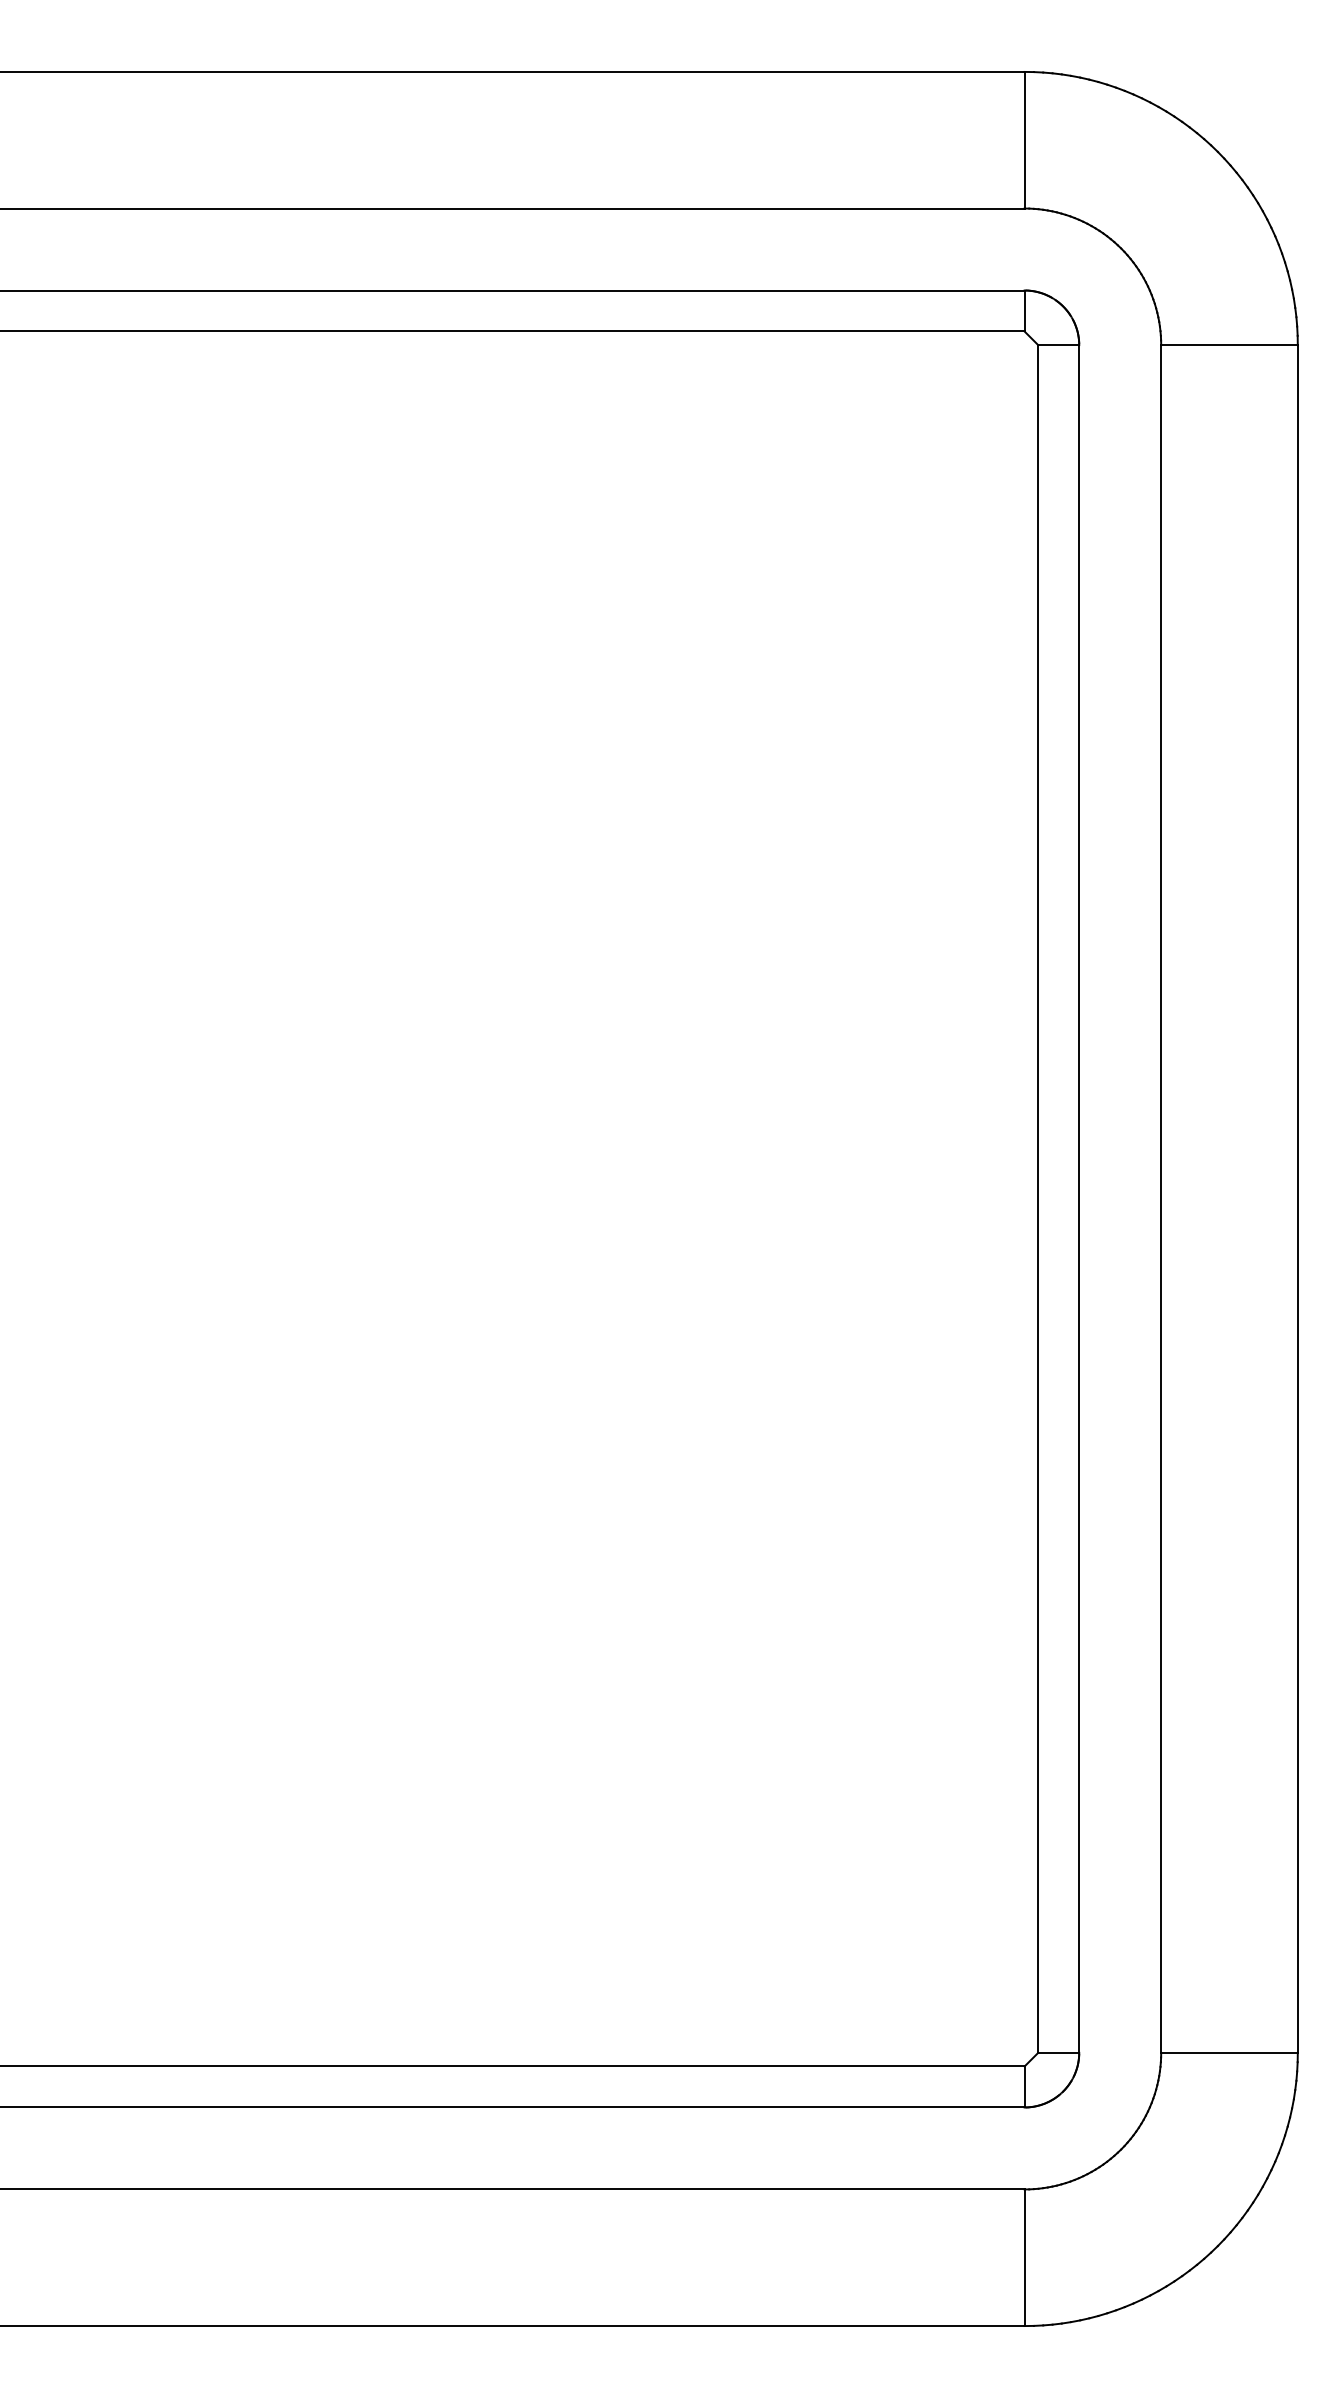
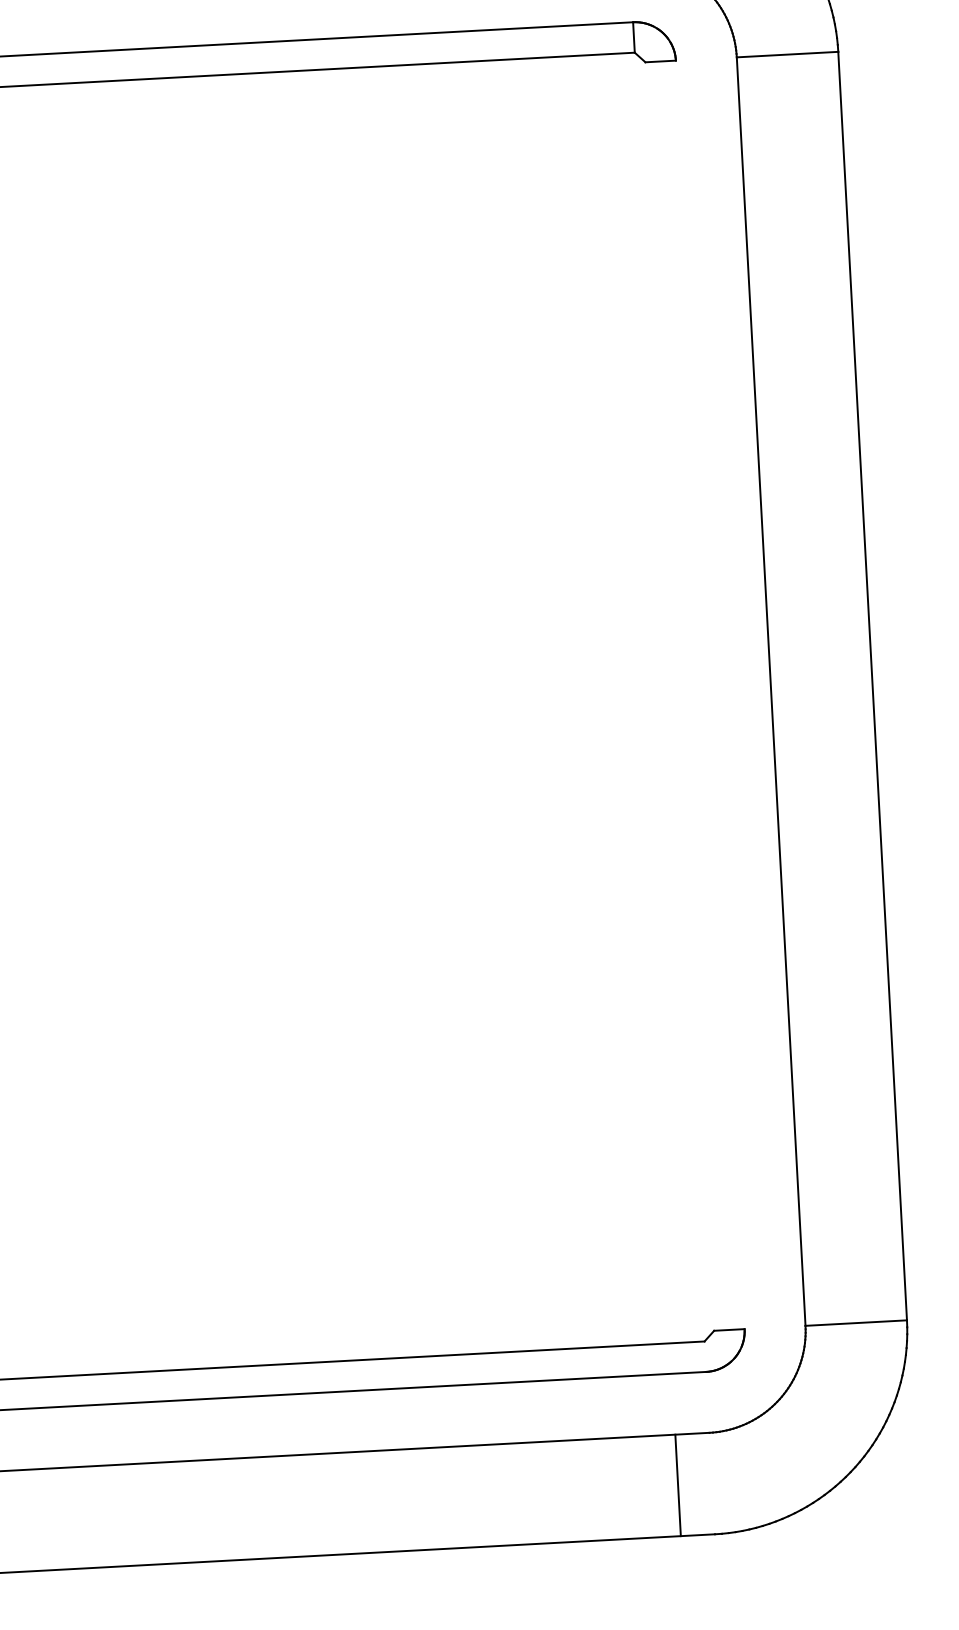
line: (1038, 1198) -> (679, 696), removed
line: (1079, 1198) -> (710, 694), removed
line: (1024, 2086) -> (705, 1356), removed
line: (1024, 2257) -> (678, 1485), moved

